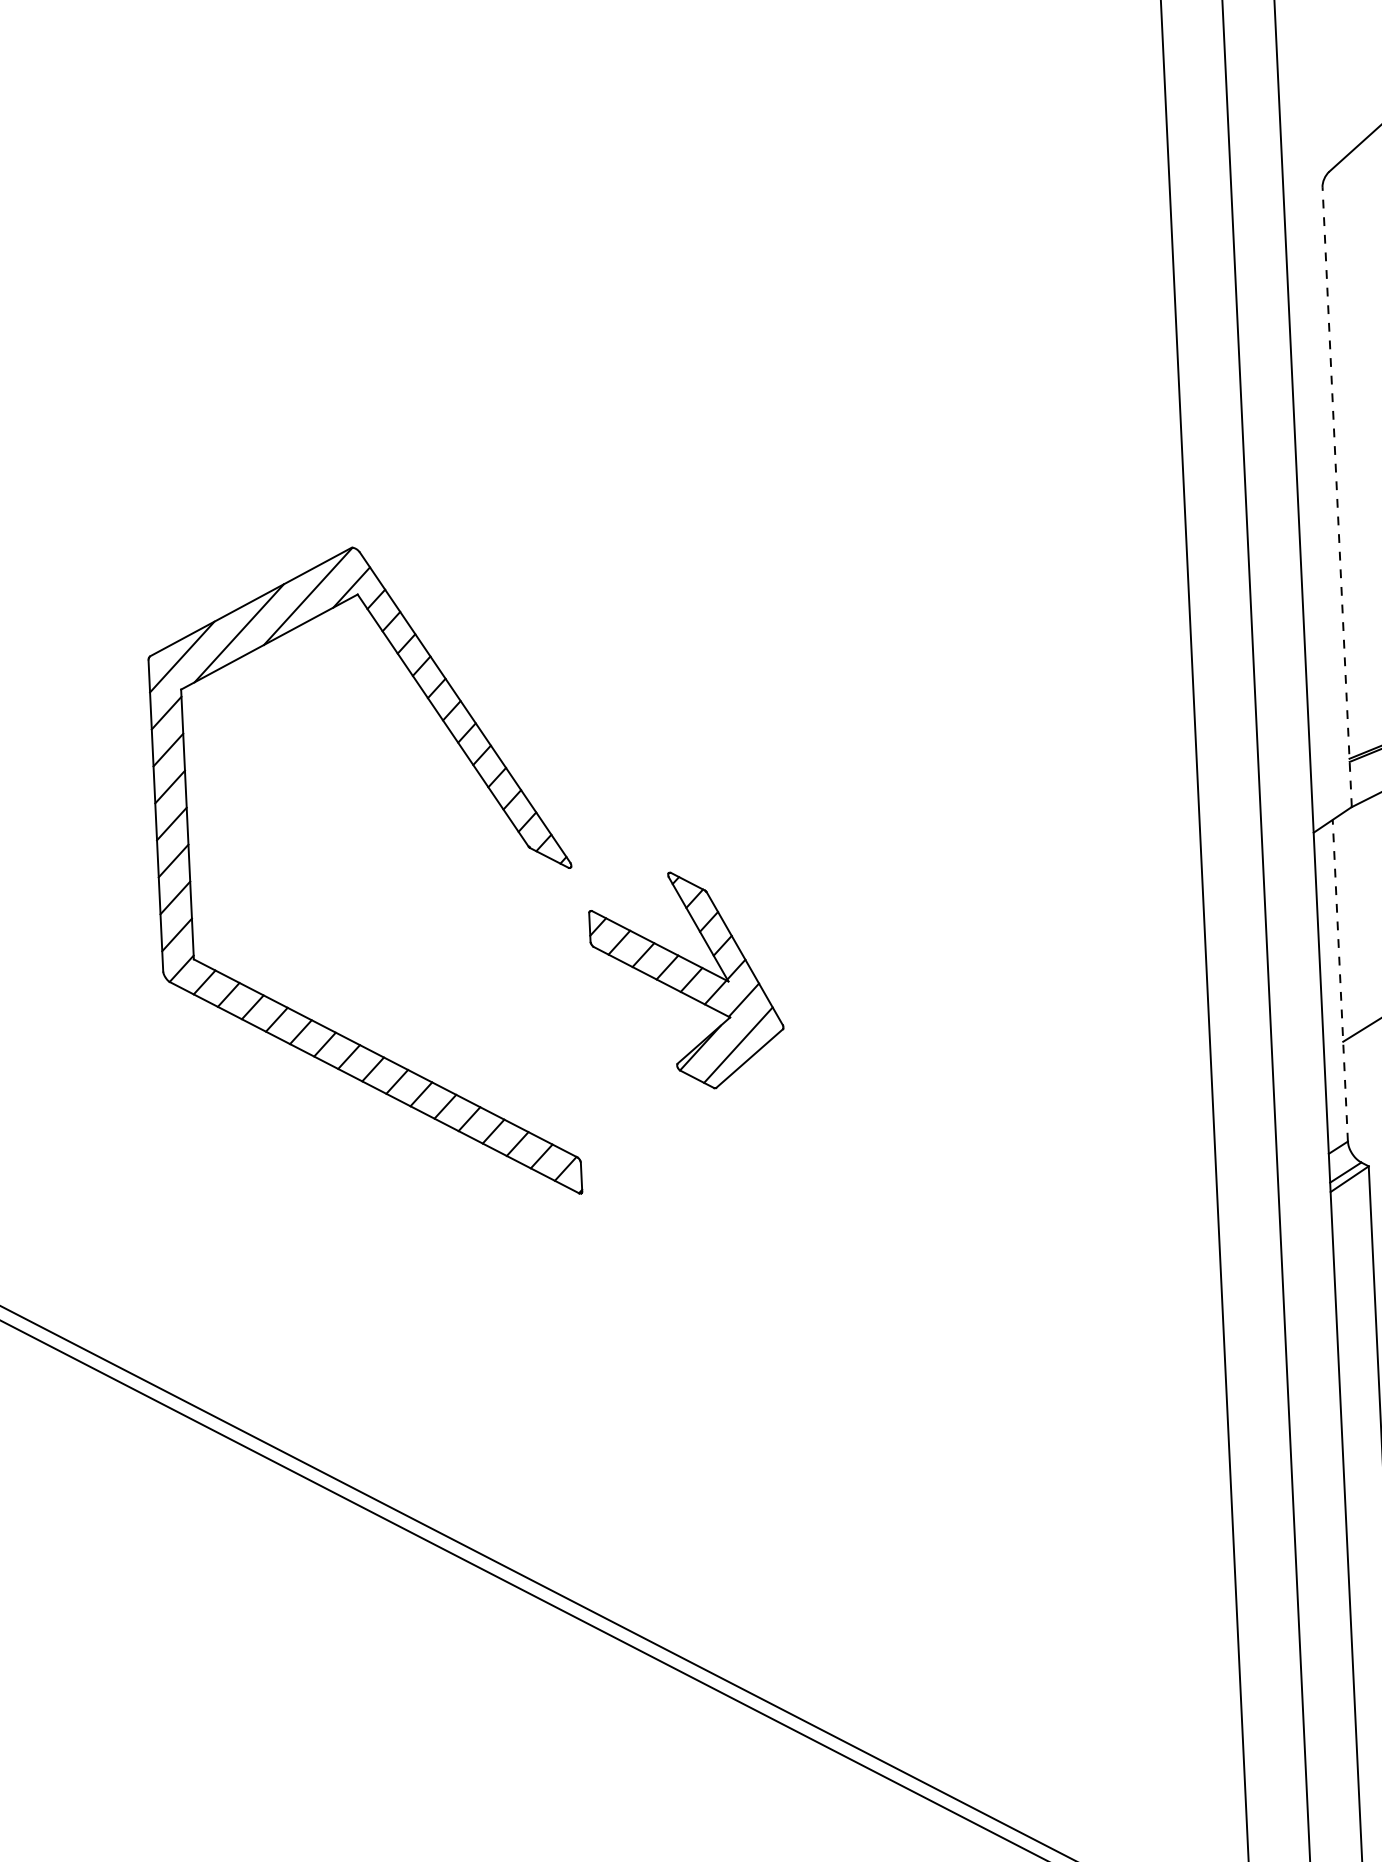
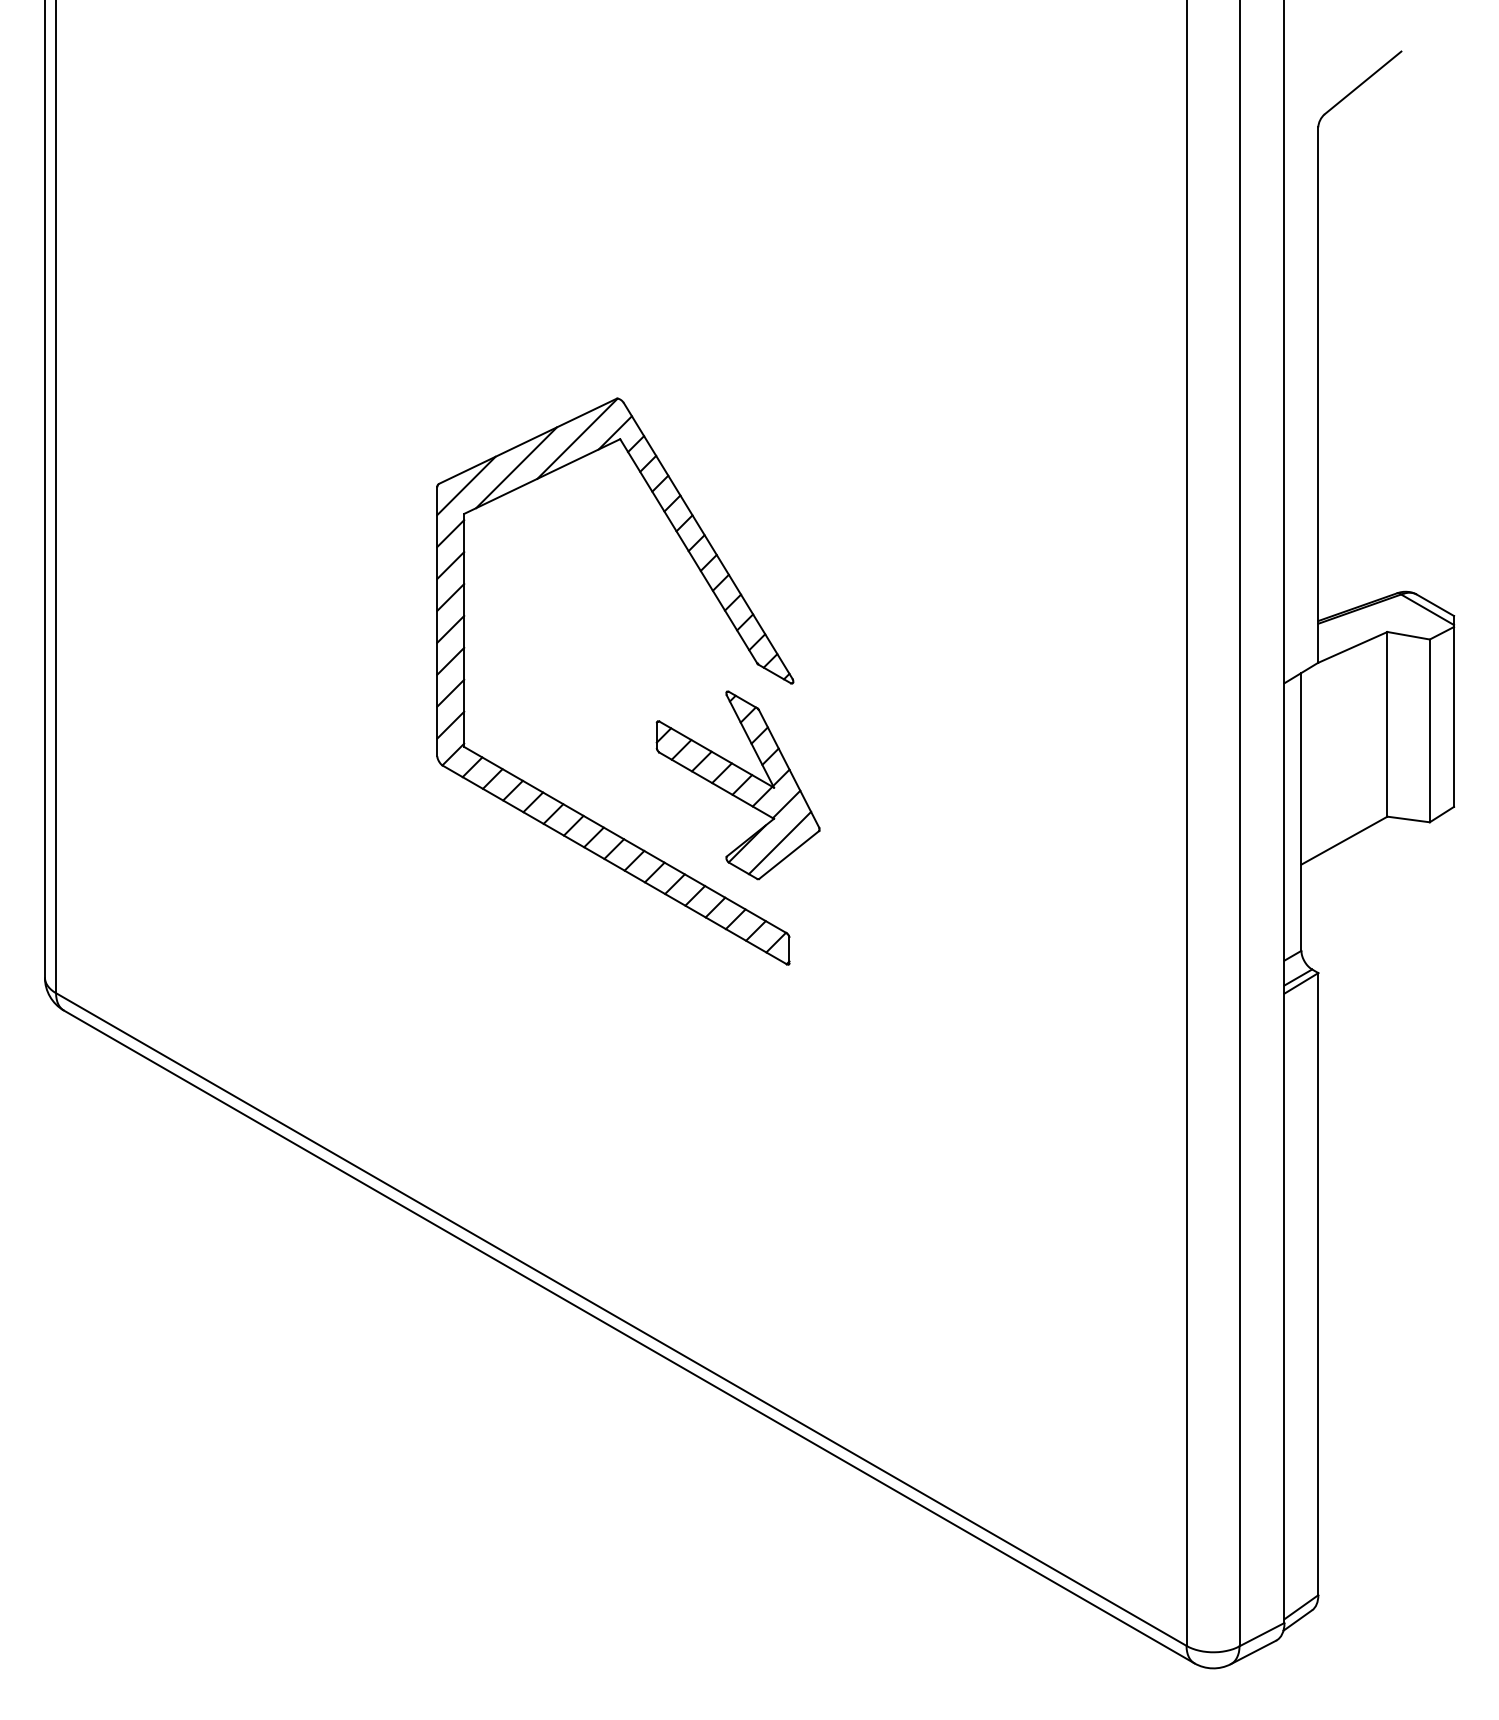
line: (1337, 497) -> (1318, 395), dashed -> solid
part: (490, 792) -> (726, 615), moved
line: (1340, 980) -> (1301, 811), dashed -> solid

